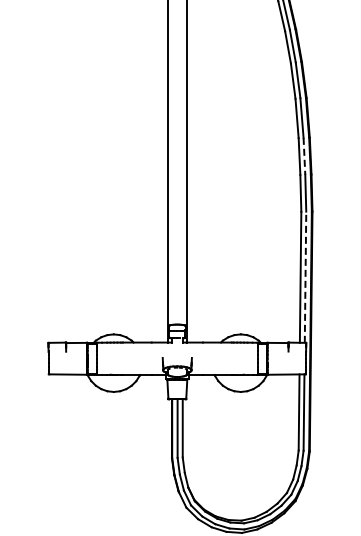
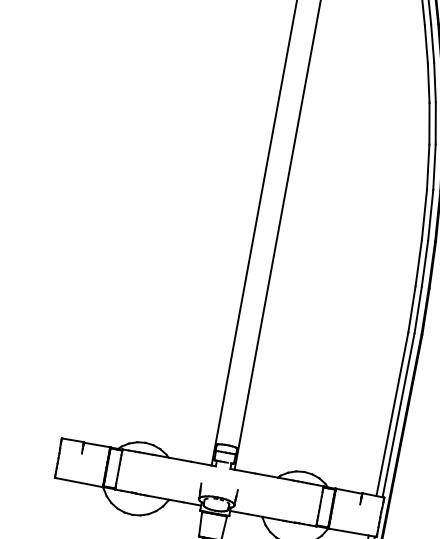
line: (304, 156) -> (425, 264), dashed -> solid
line: (305, 277) -> (398, 415), dashed -> solid

